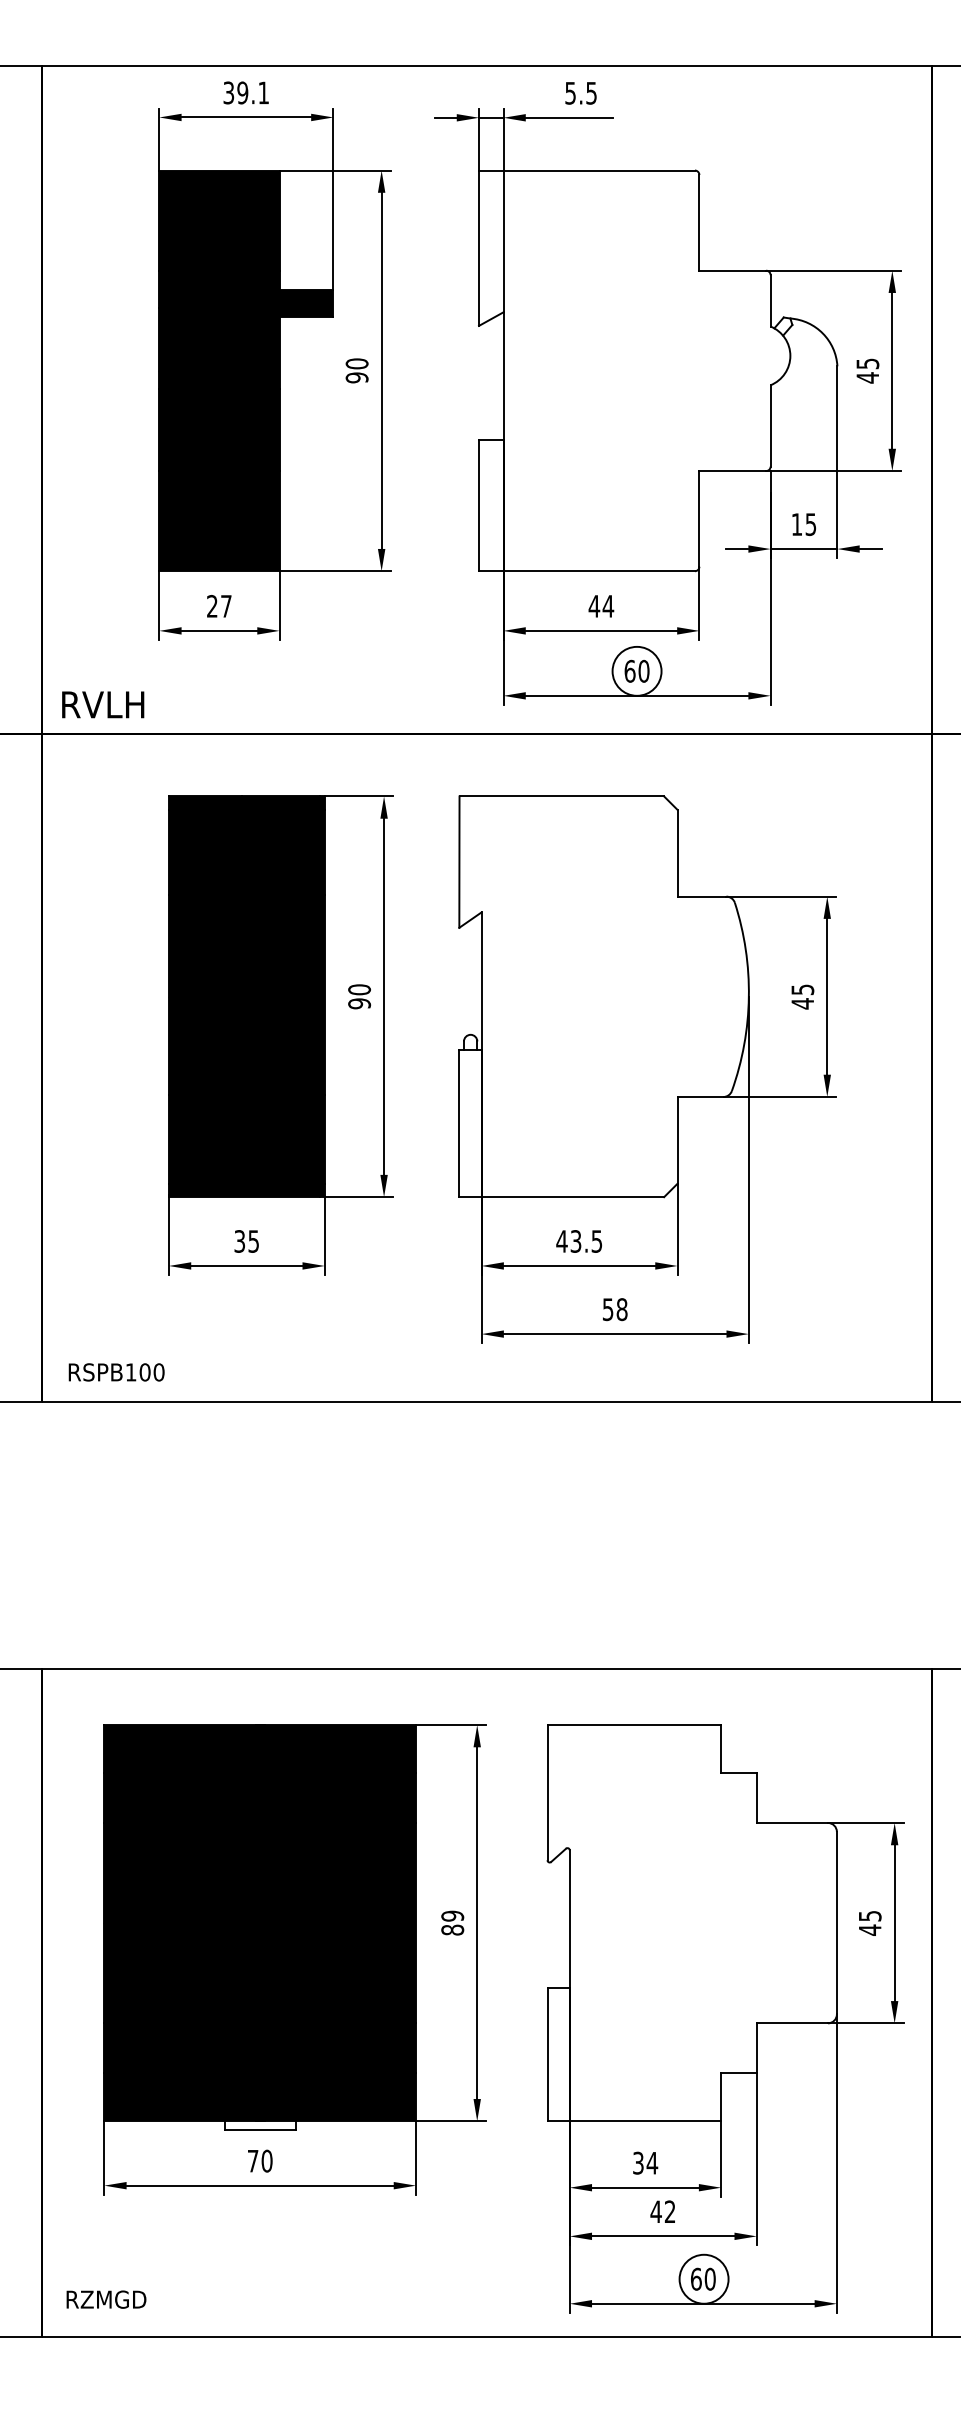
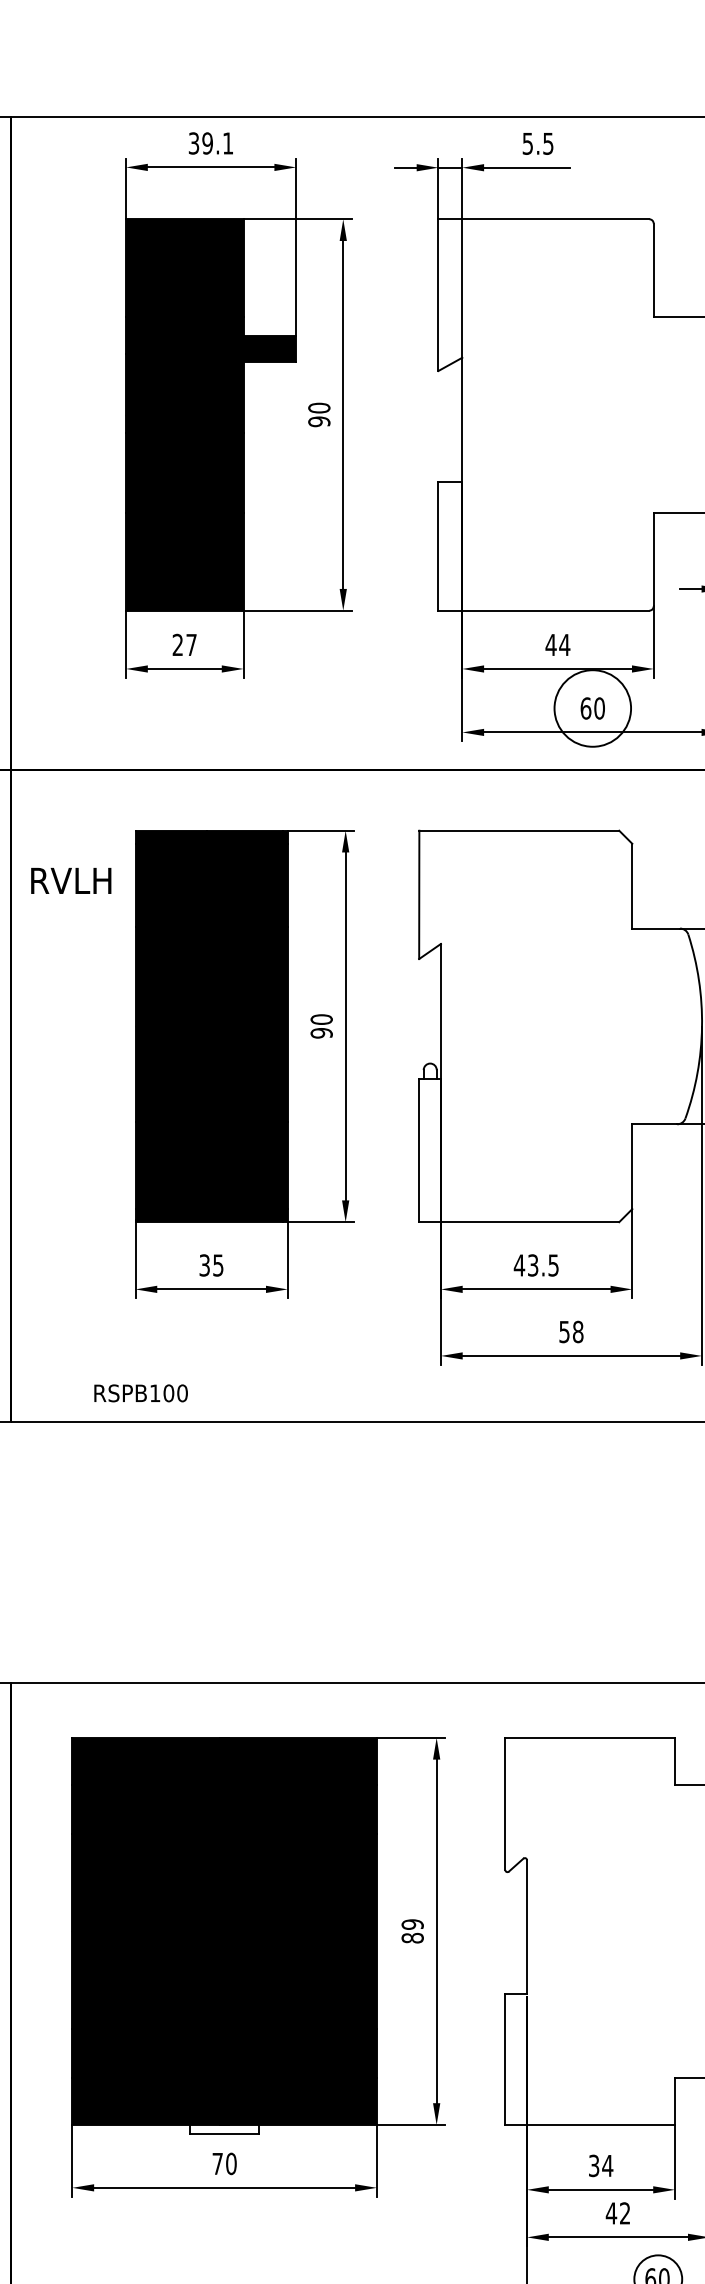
circle: (636, 670) -> (592, 707), size x1.6
text: (103, 704) -> (71, 880), moved
text: (116, 1372) -> (140, 1393), moved

